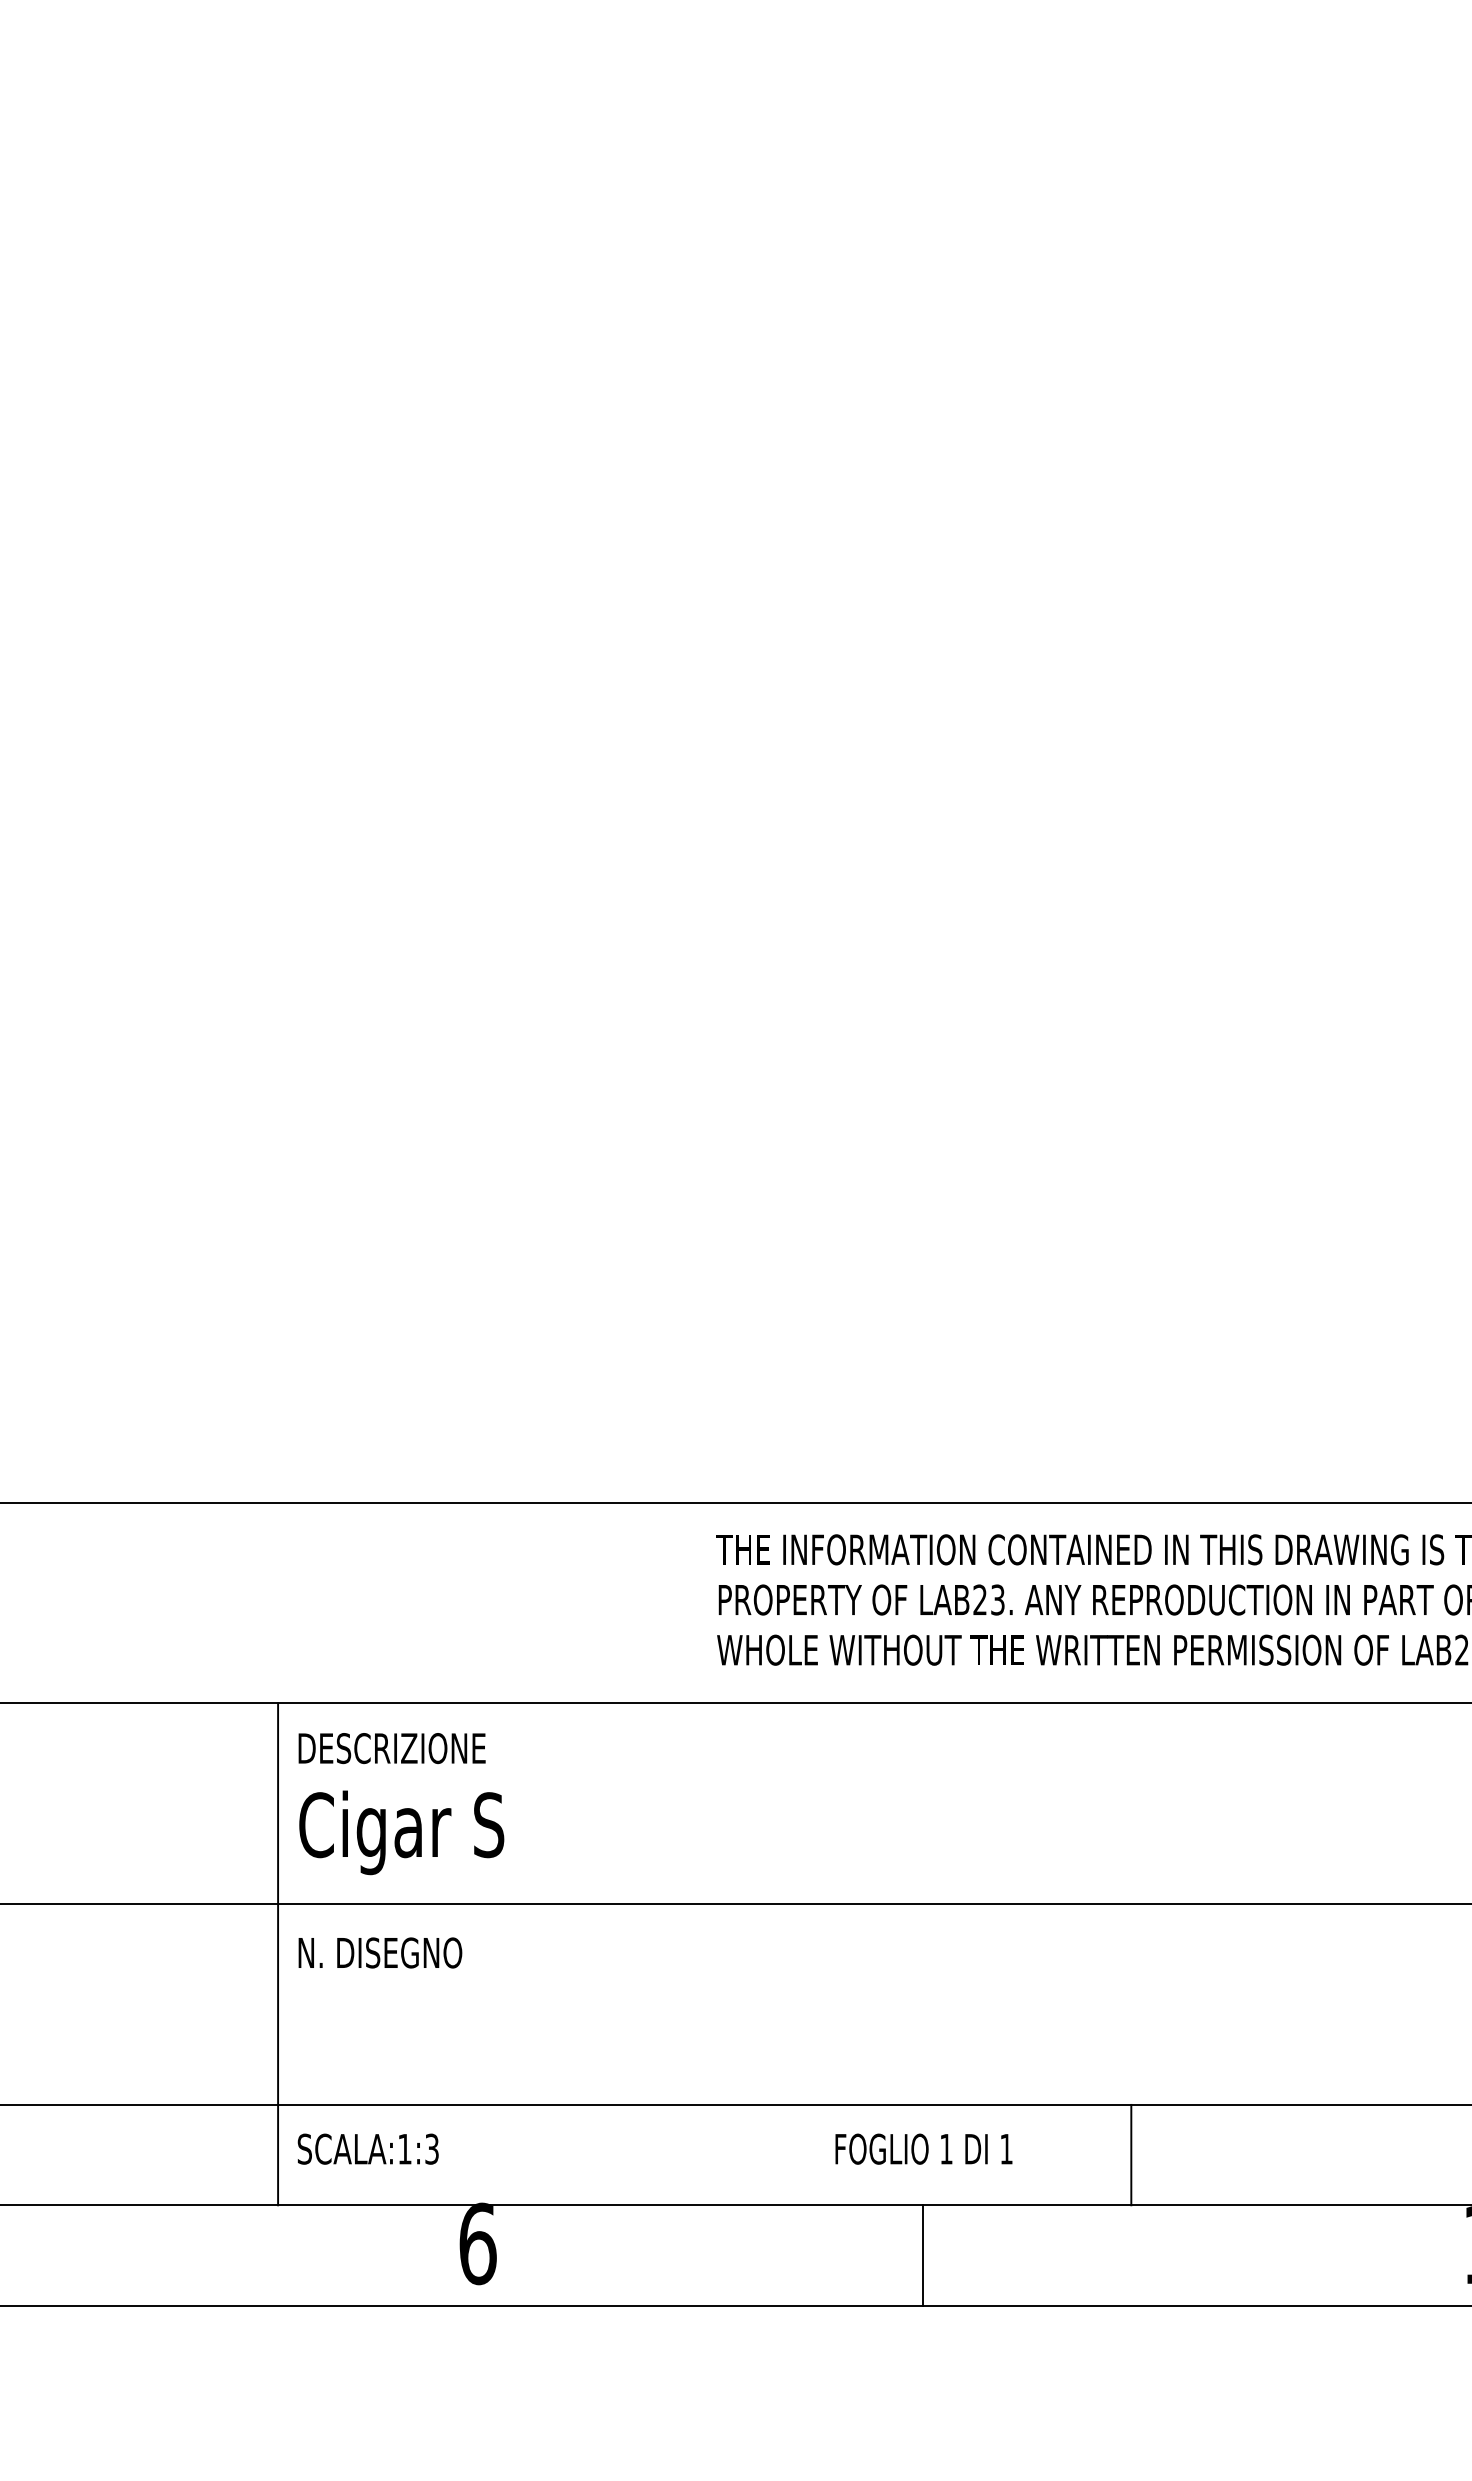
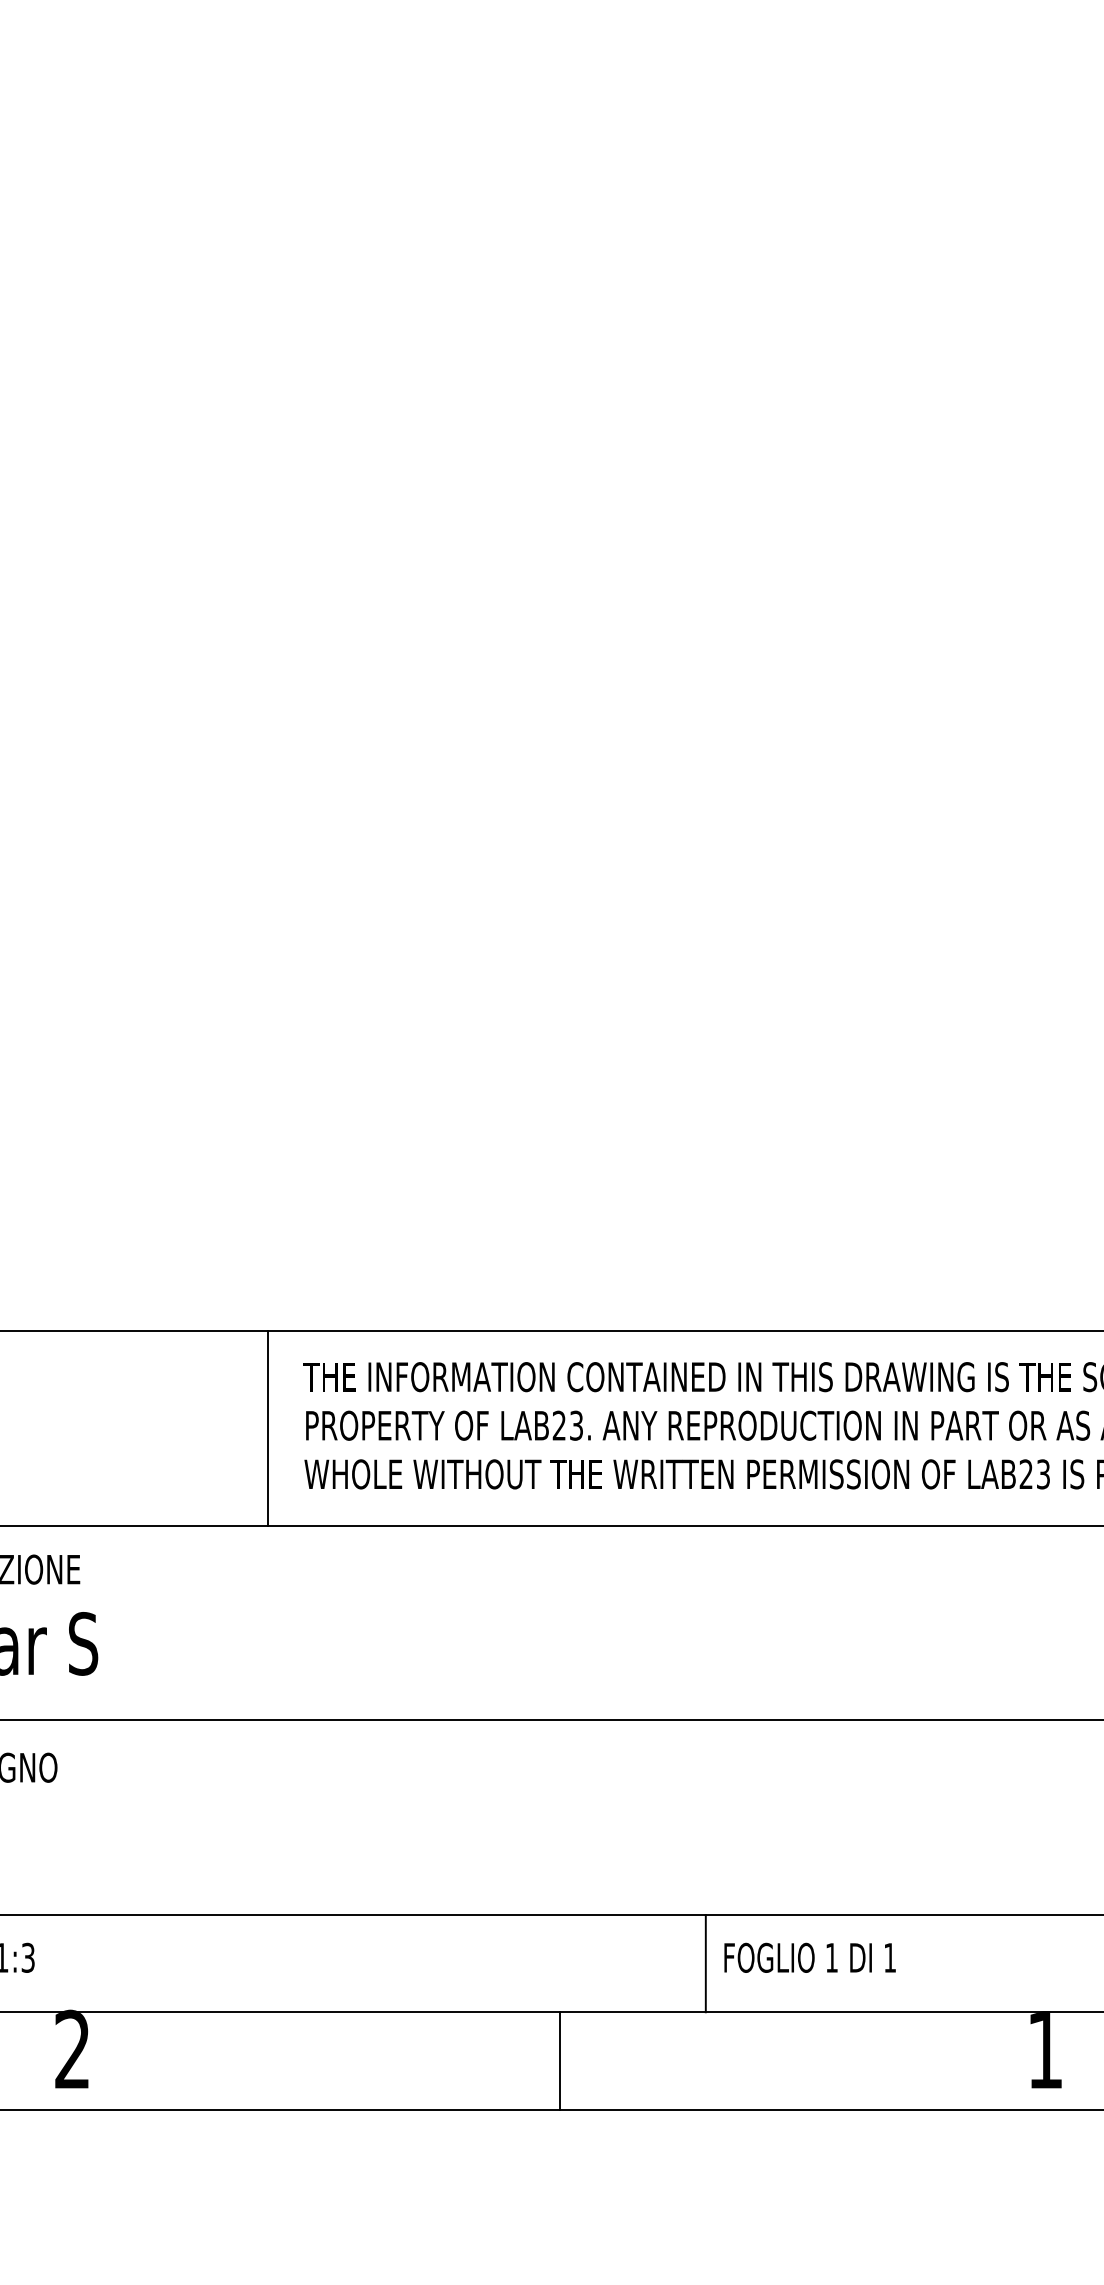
line: (679, 1602) -> (268, 1428), added
text: (923, 2148) -> (809, 1957), moved
text: (477, 2243) -> (72, 2049), 6 -> 2
line: (922, 2255) -> (559, 2060), moved

